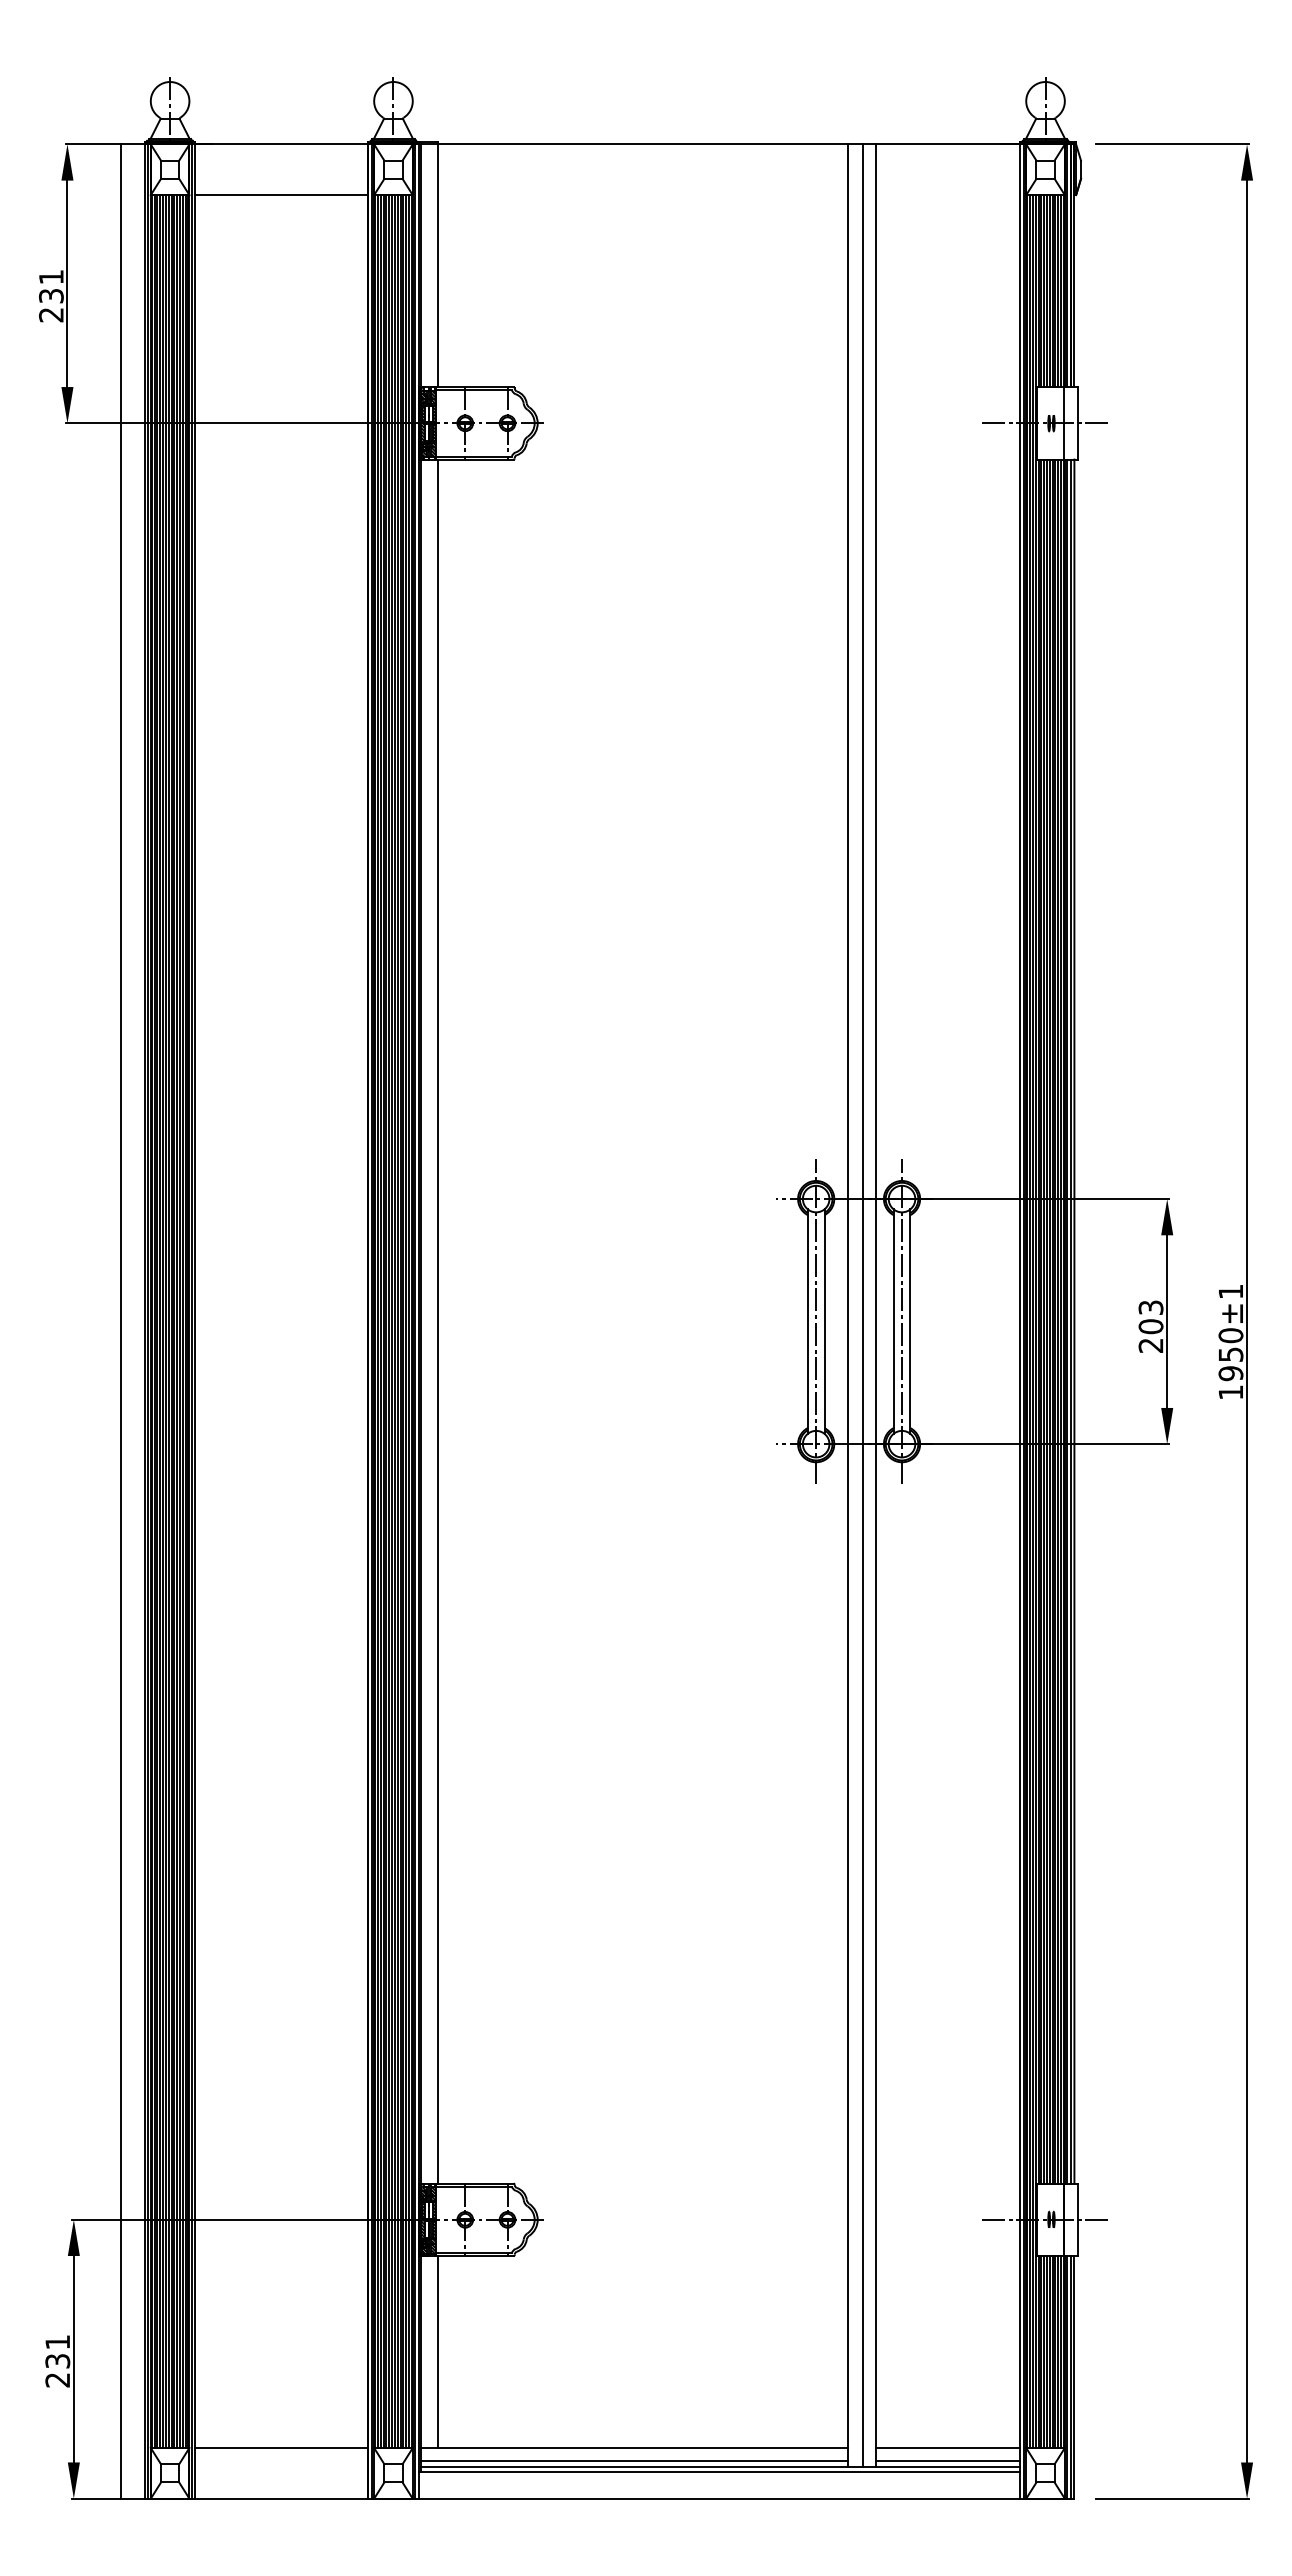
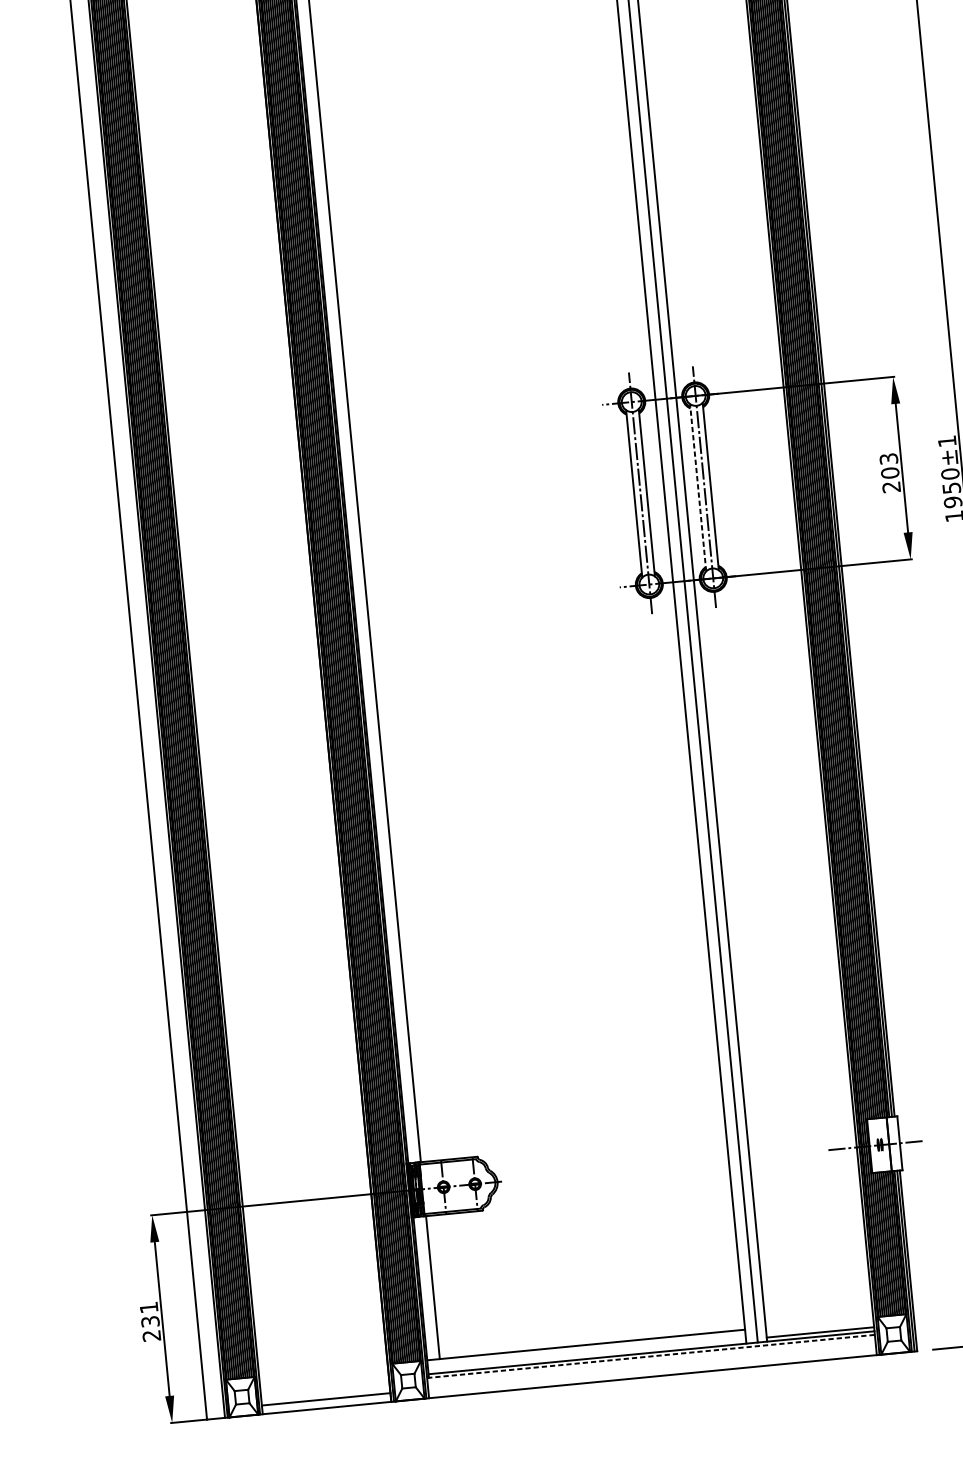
line: (893, 1321) -> (698, 487), solid -> dashed
line: (281, 2448) -> (326, 1399), moved
line: (947, 2448) -> (819, 1322), removed
line: (634, 2461) -> (587, 1355), removed
line: (719, 2471) -> (651, 1356), solid -> dashed

